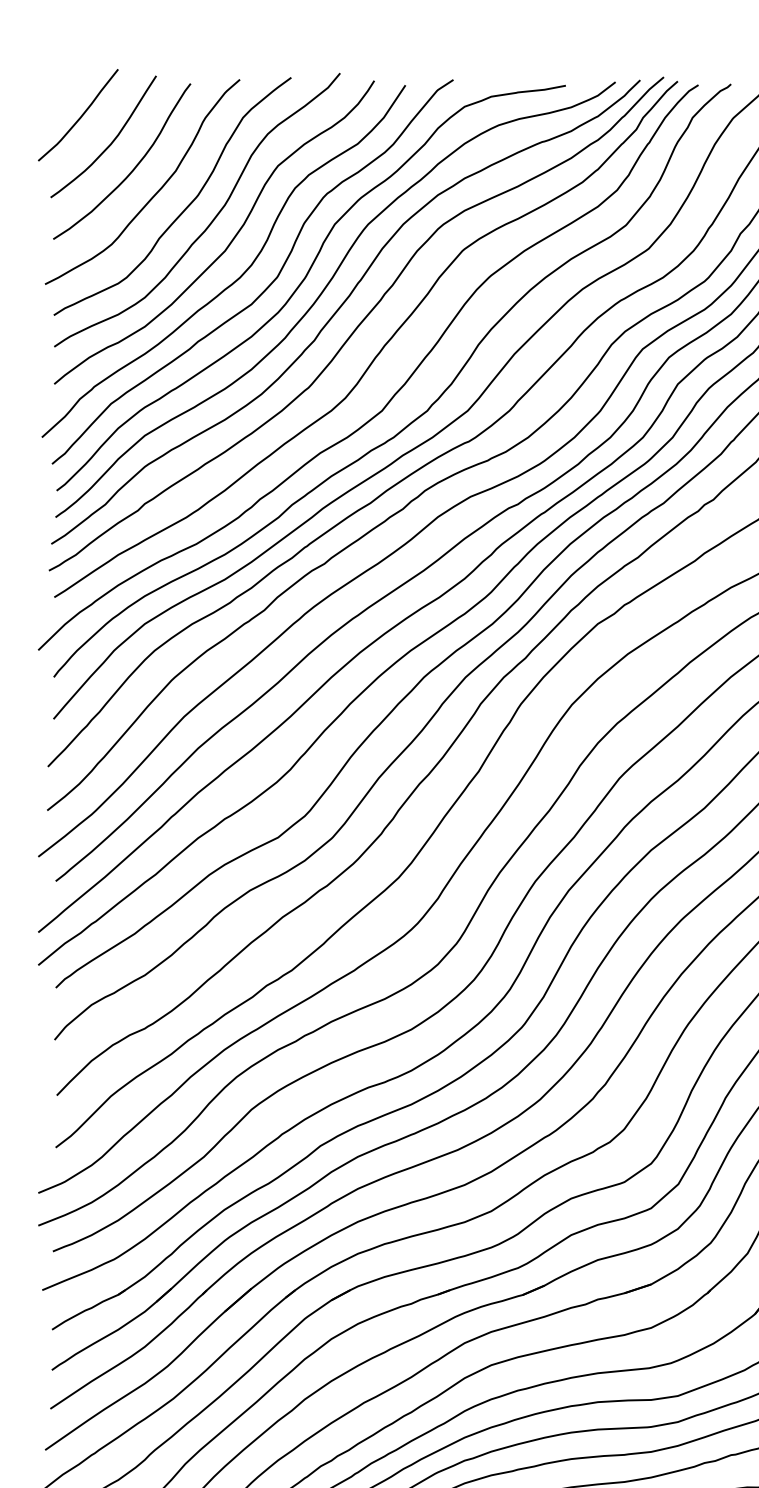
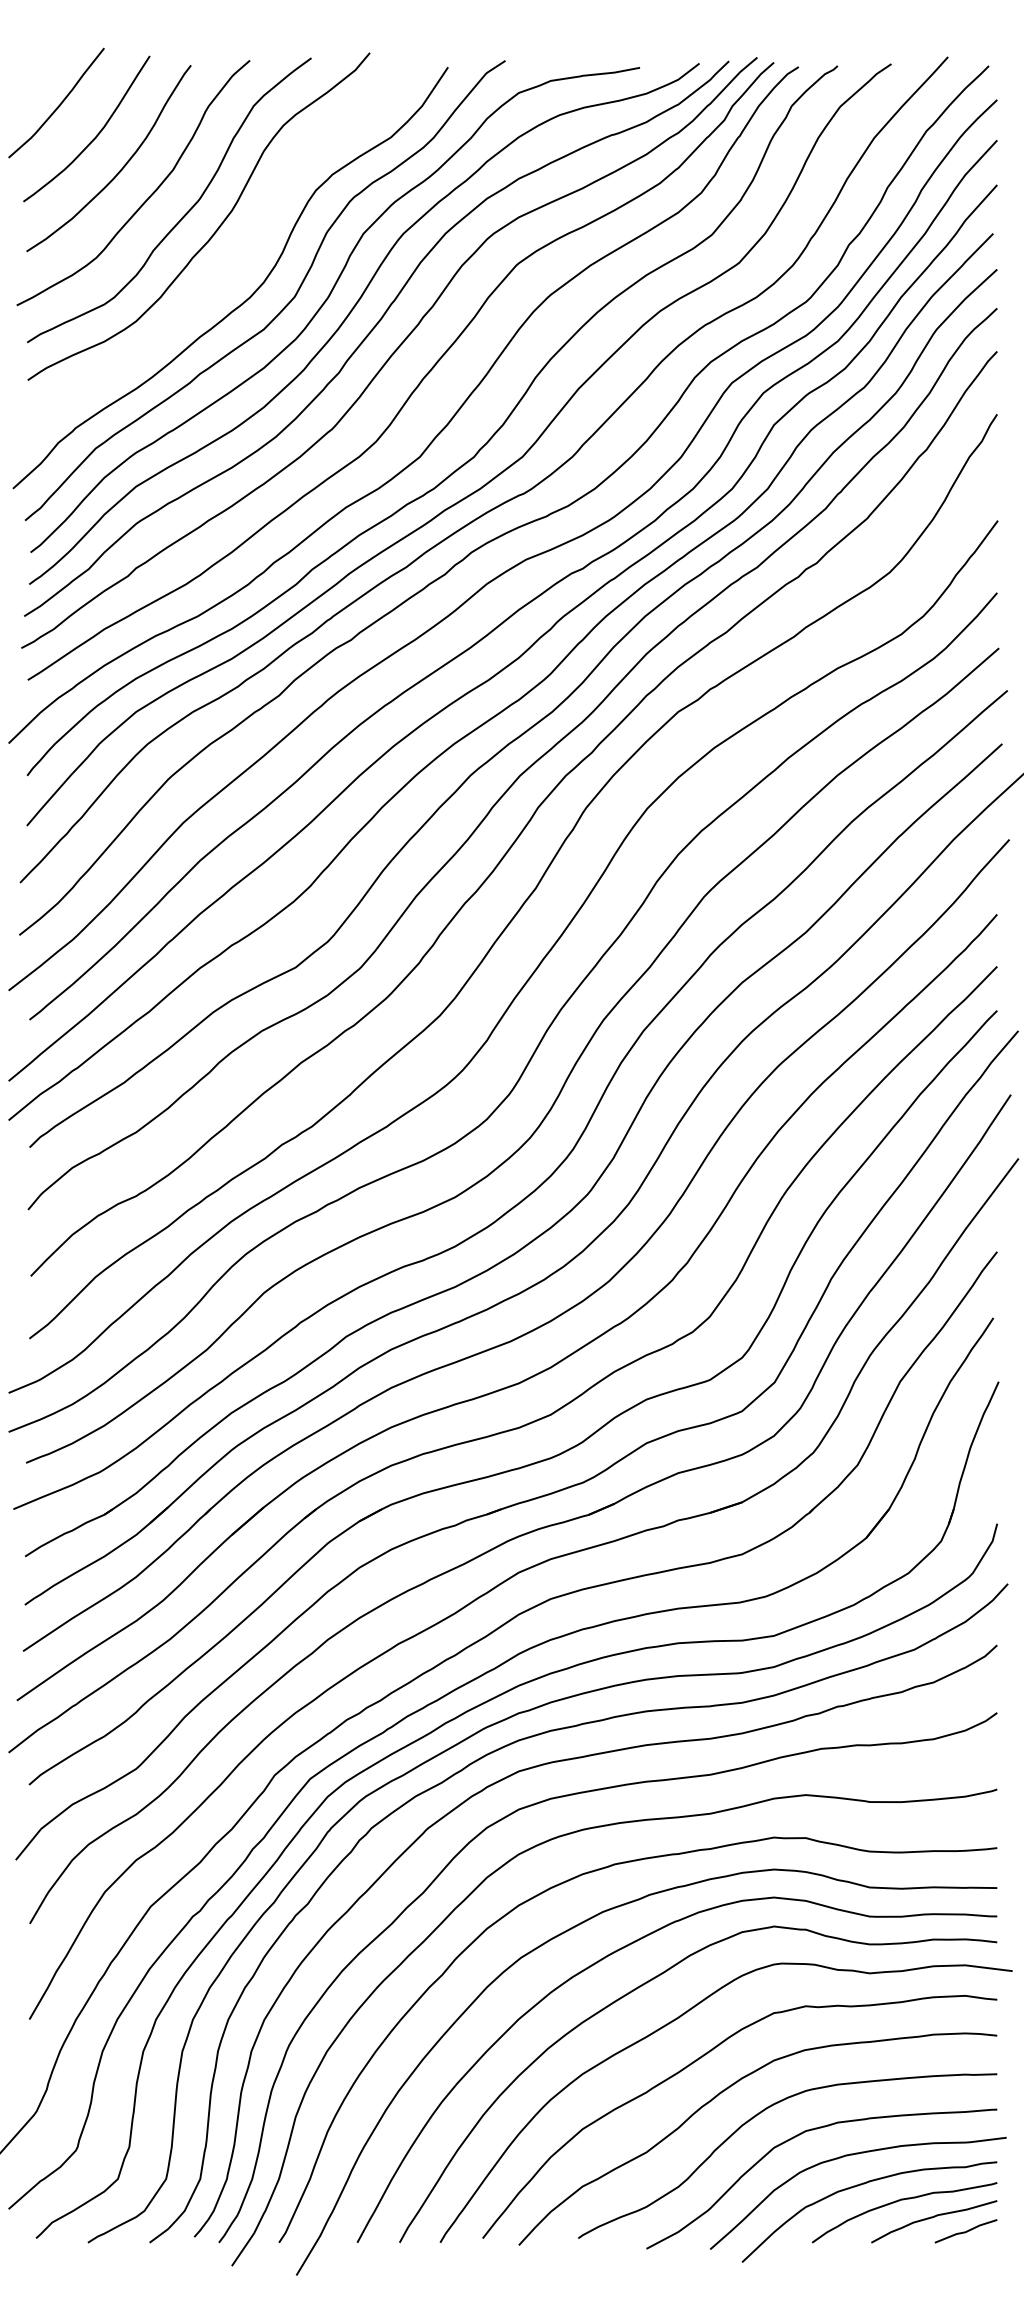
curve: (230, 241) -> (238, 254), removed

